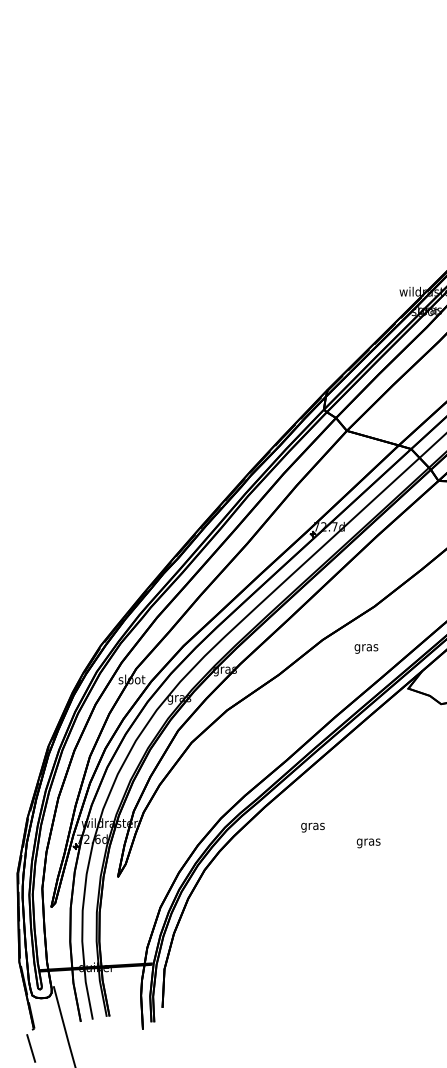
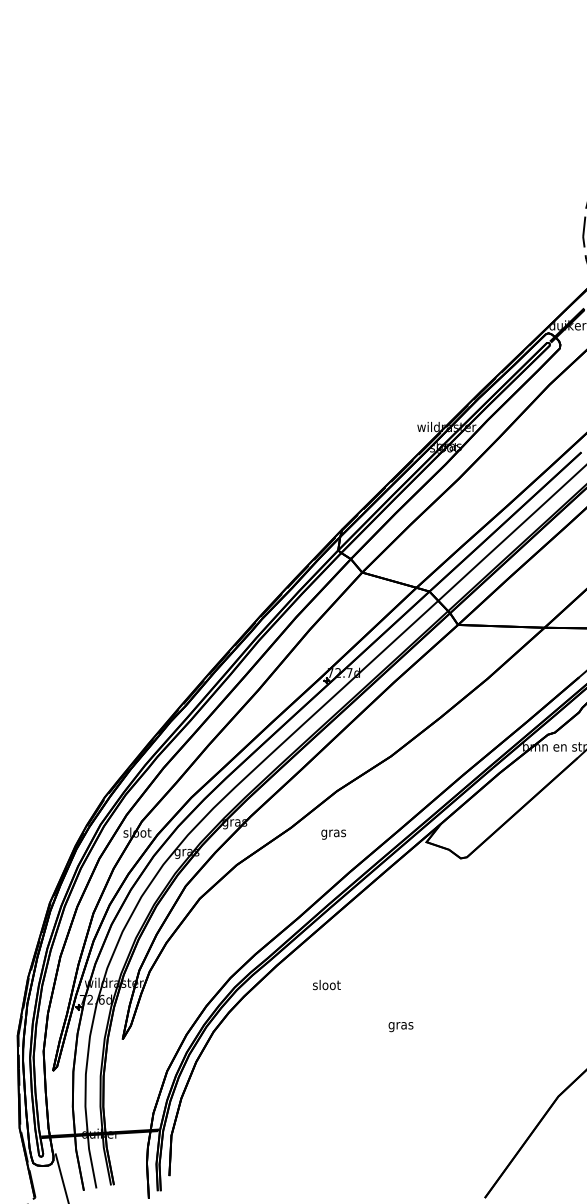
text: (366, 648) -> (333, 834), moved
text: (312, 826) -> (326, 986), gras -> sloot
text: (368, 843) -> (400, 1027), moved

